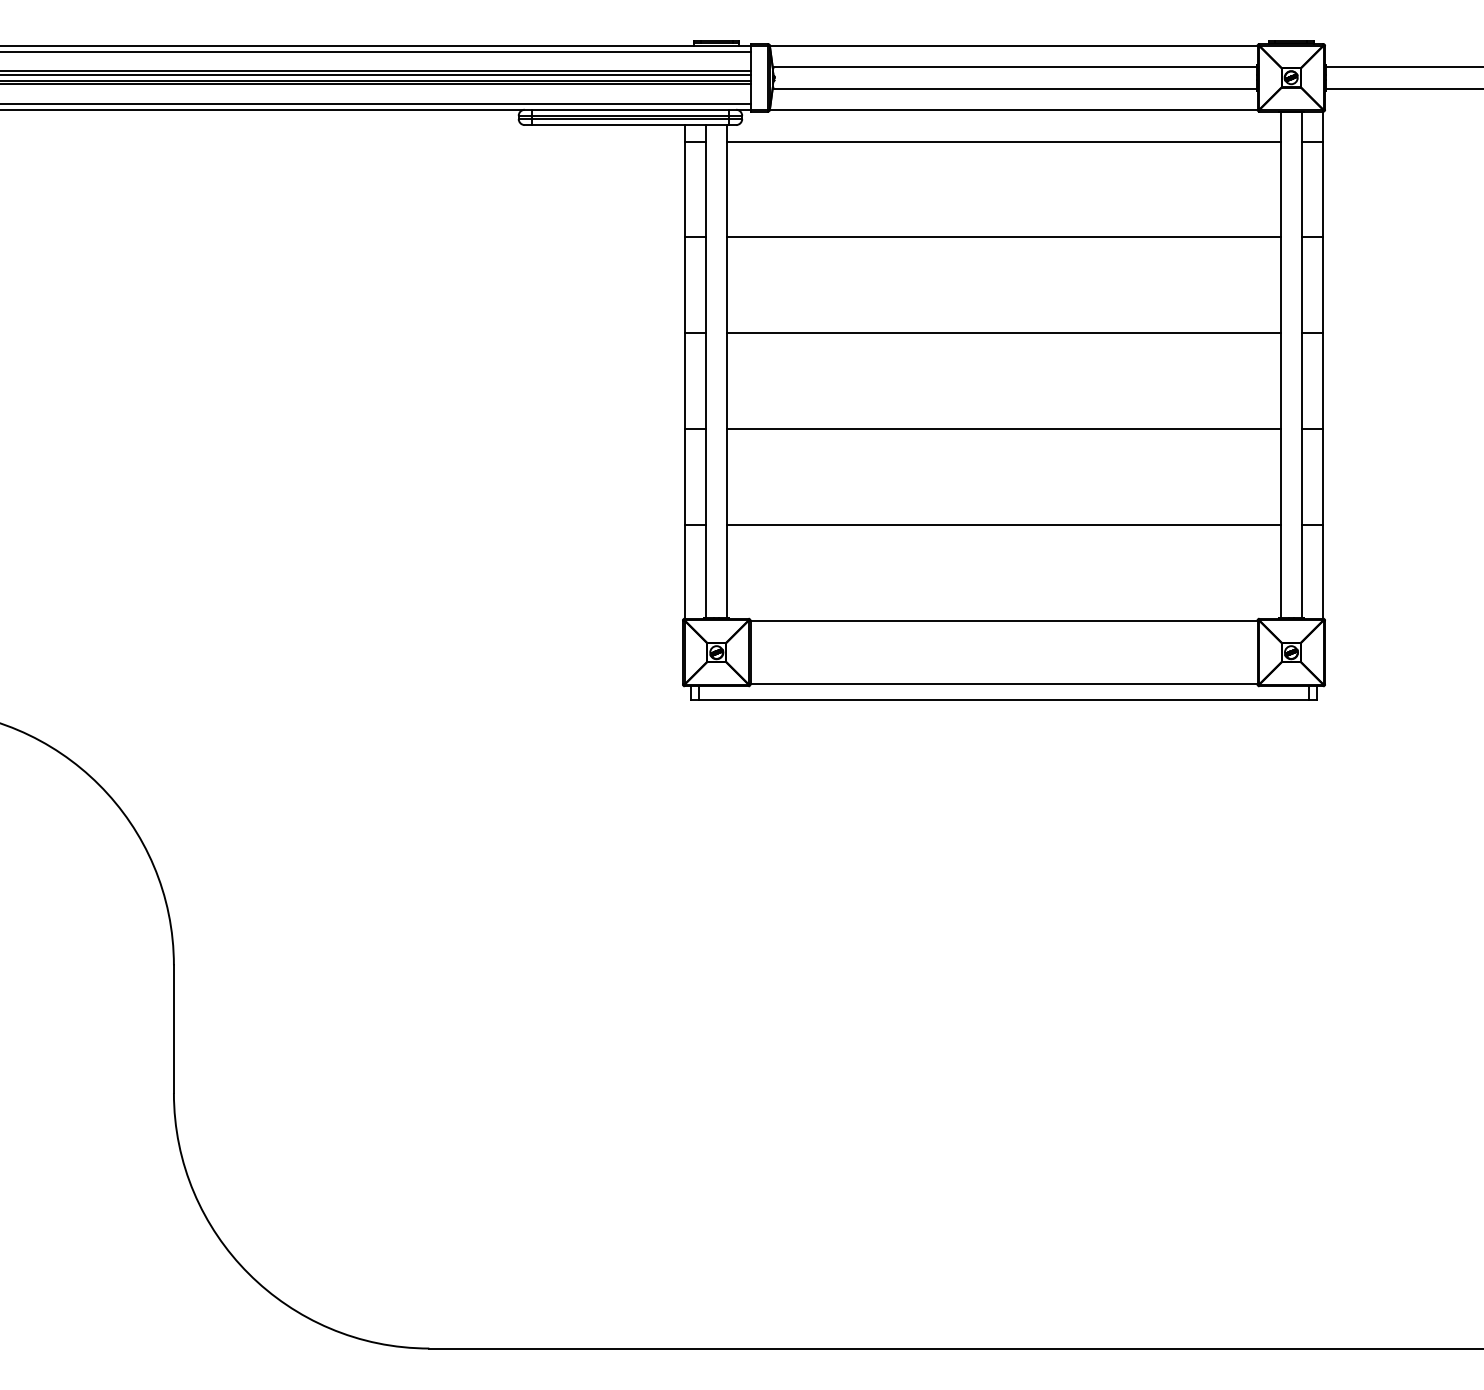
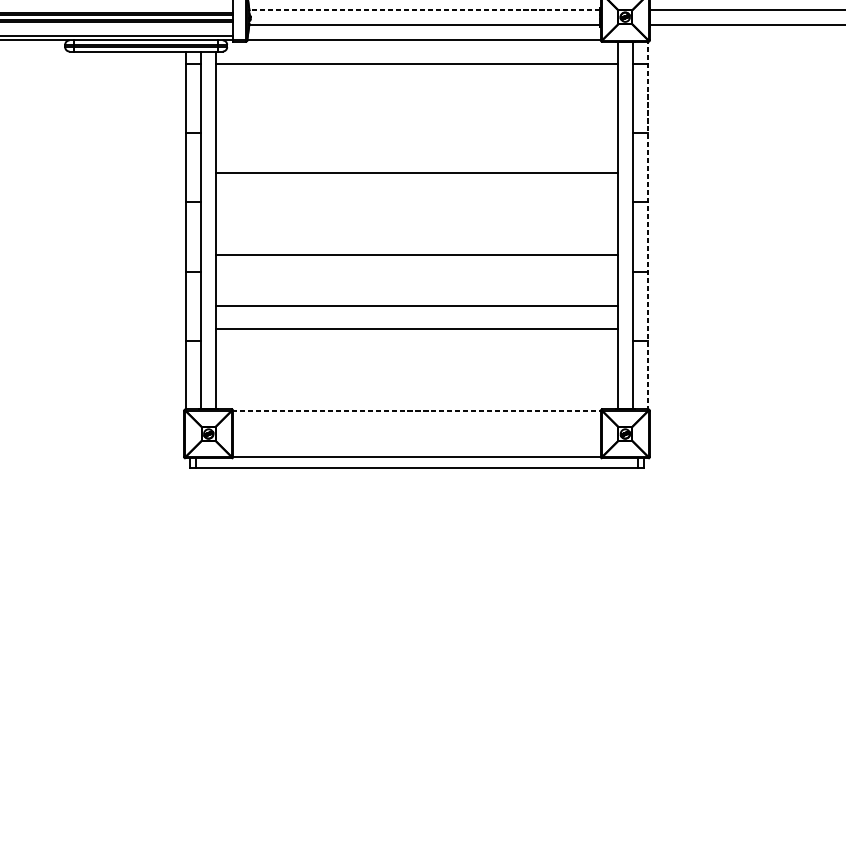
line: (1014, 67) -> (424, 9), solid -> dashed
line: (1003, 237) -> (416, 172), moved
line: (1003, 333) -> (416, 254), moved
line: (1323, 364) -> (648, 225), solid -> dashed
line: (1003, 429) -> (416, 329), moved
line: (1003, 524) -> (416, 305), moved
line: (1004, 620) -> (417, 410), solid -> dashed

